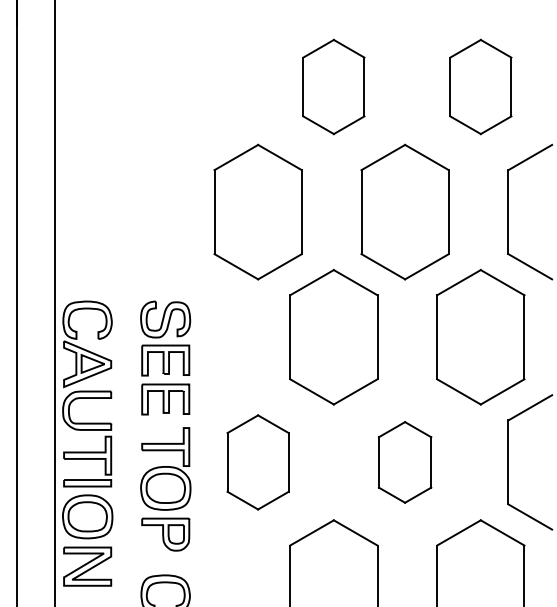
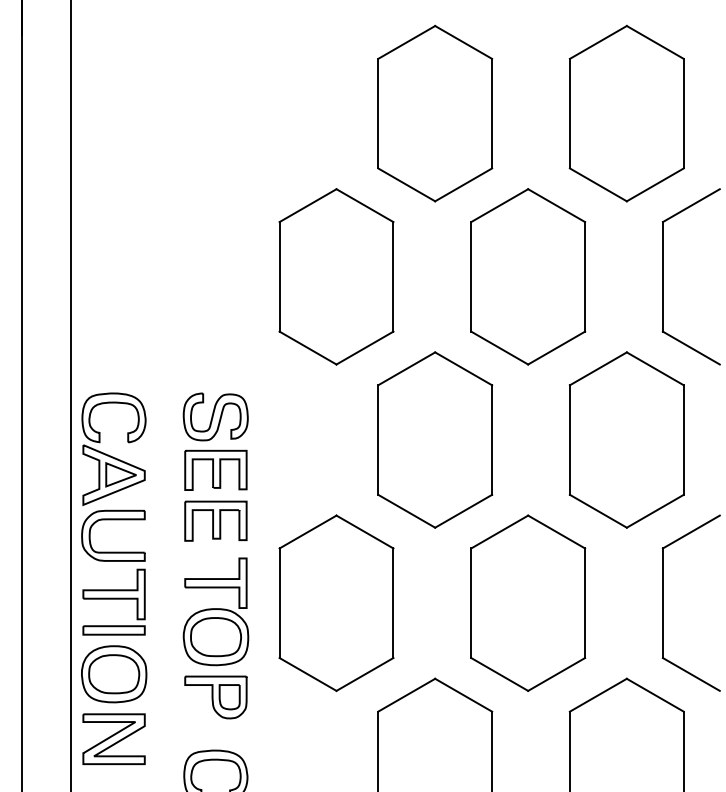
part: (333, 86) -> (434, 112), size x1.43
part: (480, 86) -> (626, 112), size x1.43
part: (257, 462) -> (335, 603), size x1.43
part: (404, 462) -> (527, 603), size x1.67

